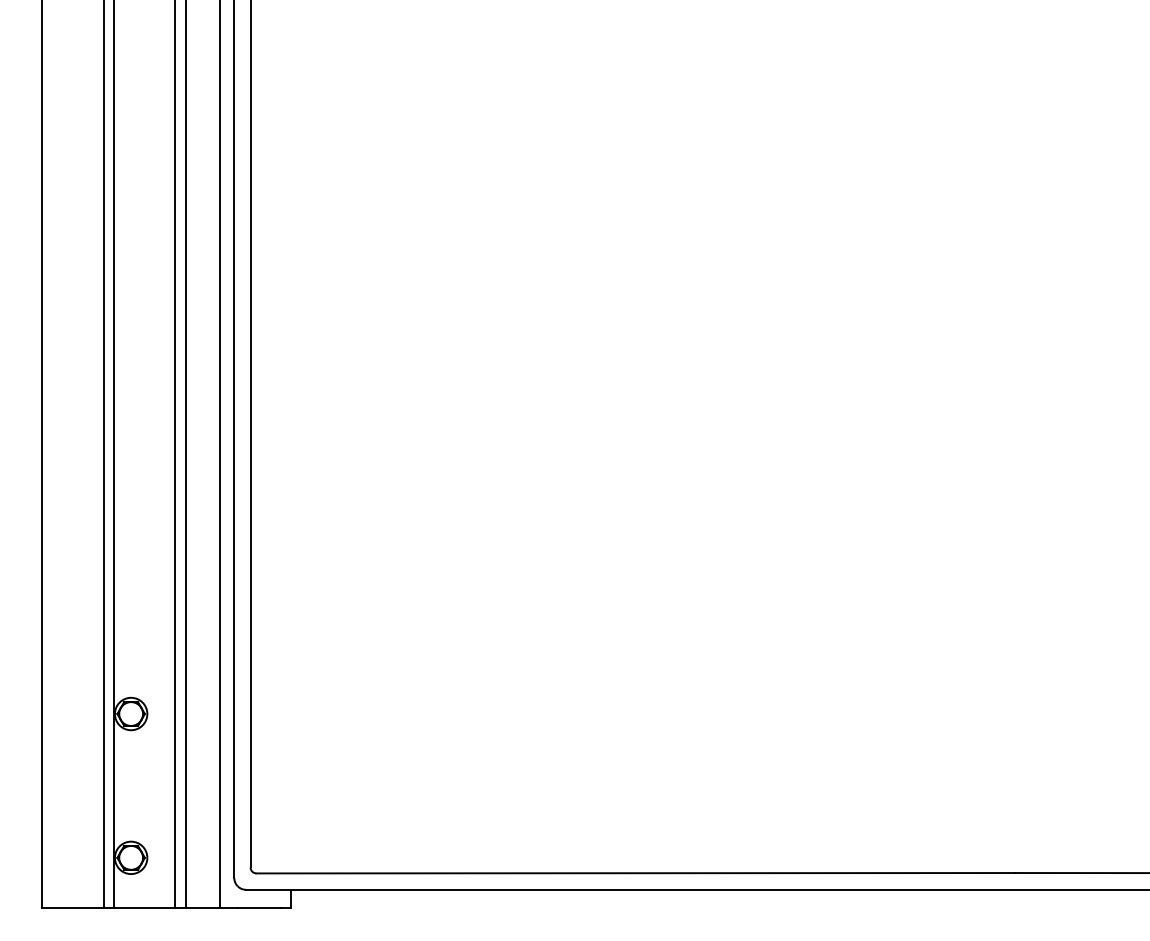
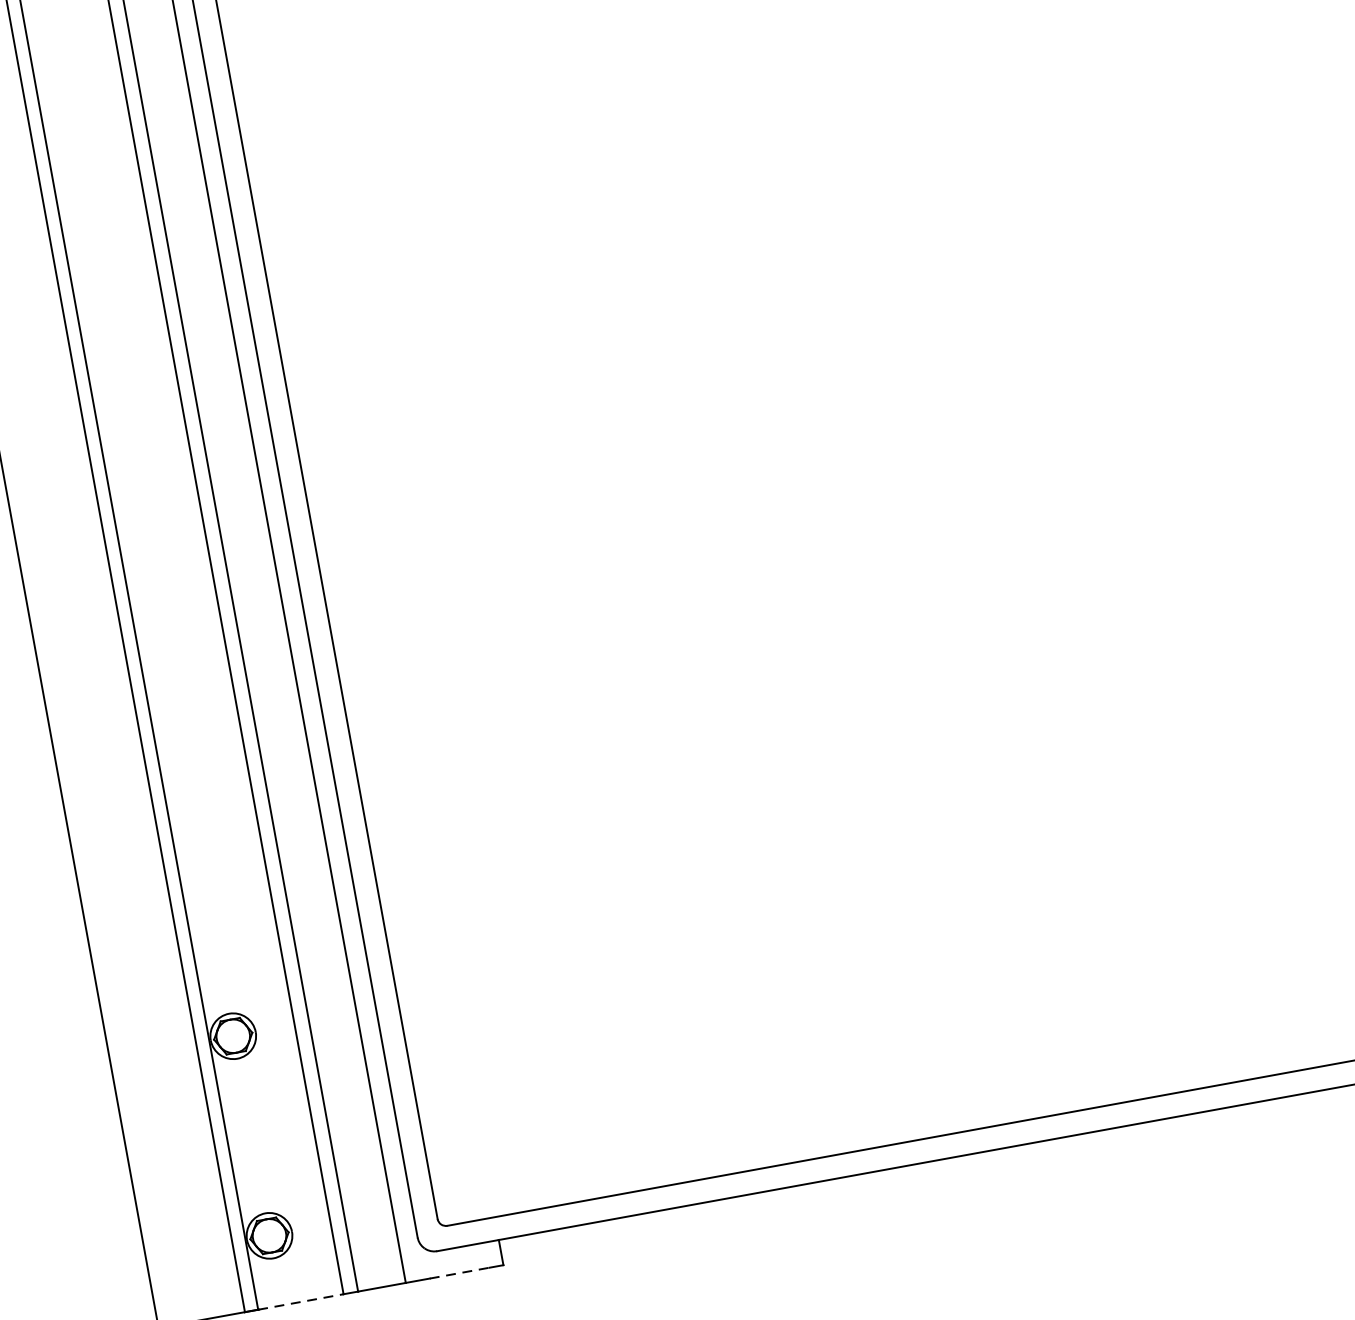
line: (144, 907) -> (300, 1301), solid -> dashed
line: (259, 907) -> (460, 1272), solid -> dashed

